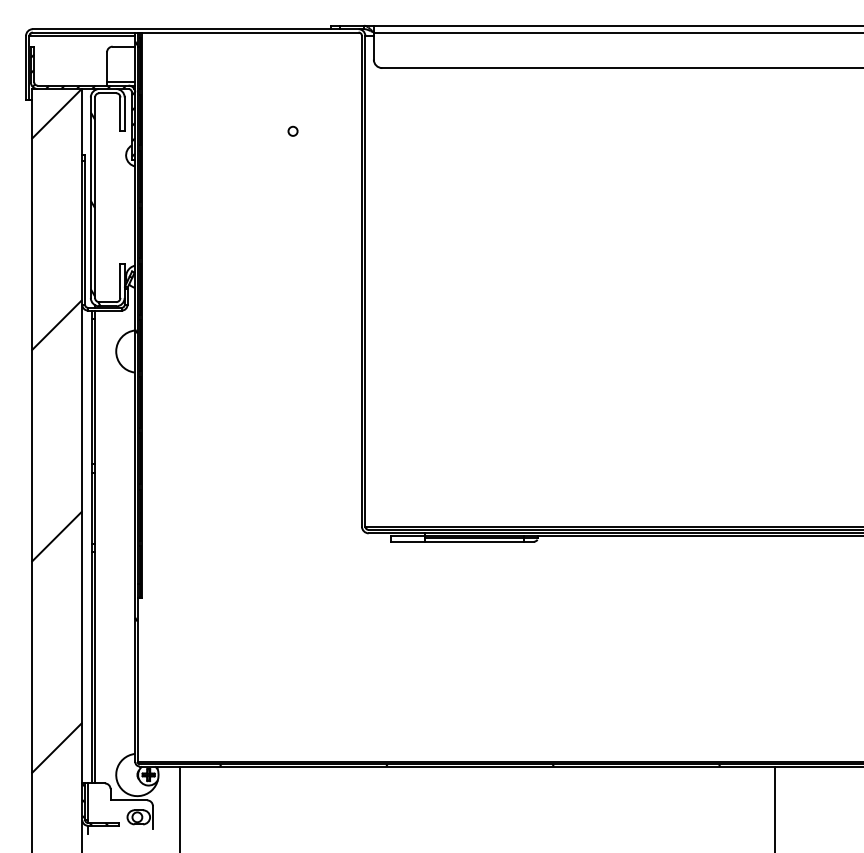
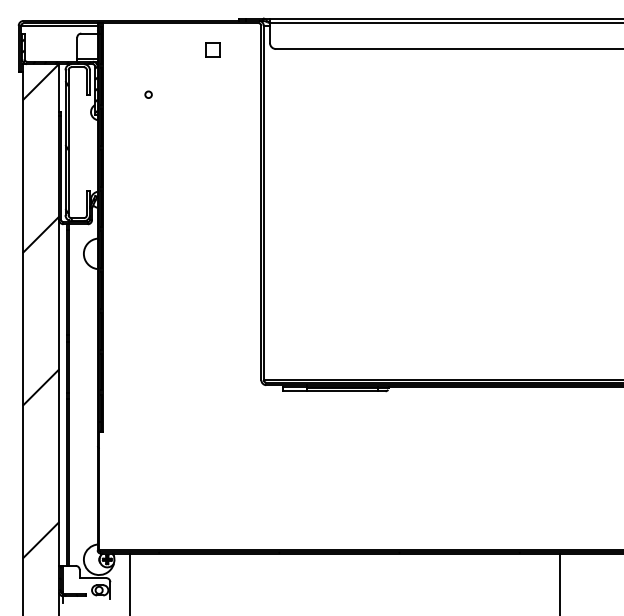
part: (294, 68) -> (212, 49), added
circle: (292, 130) -> (148, 94), moved

